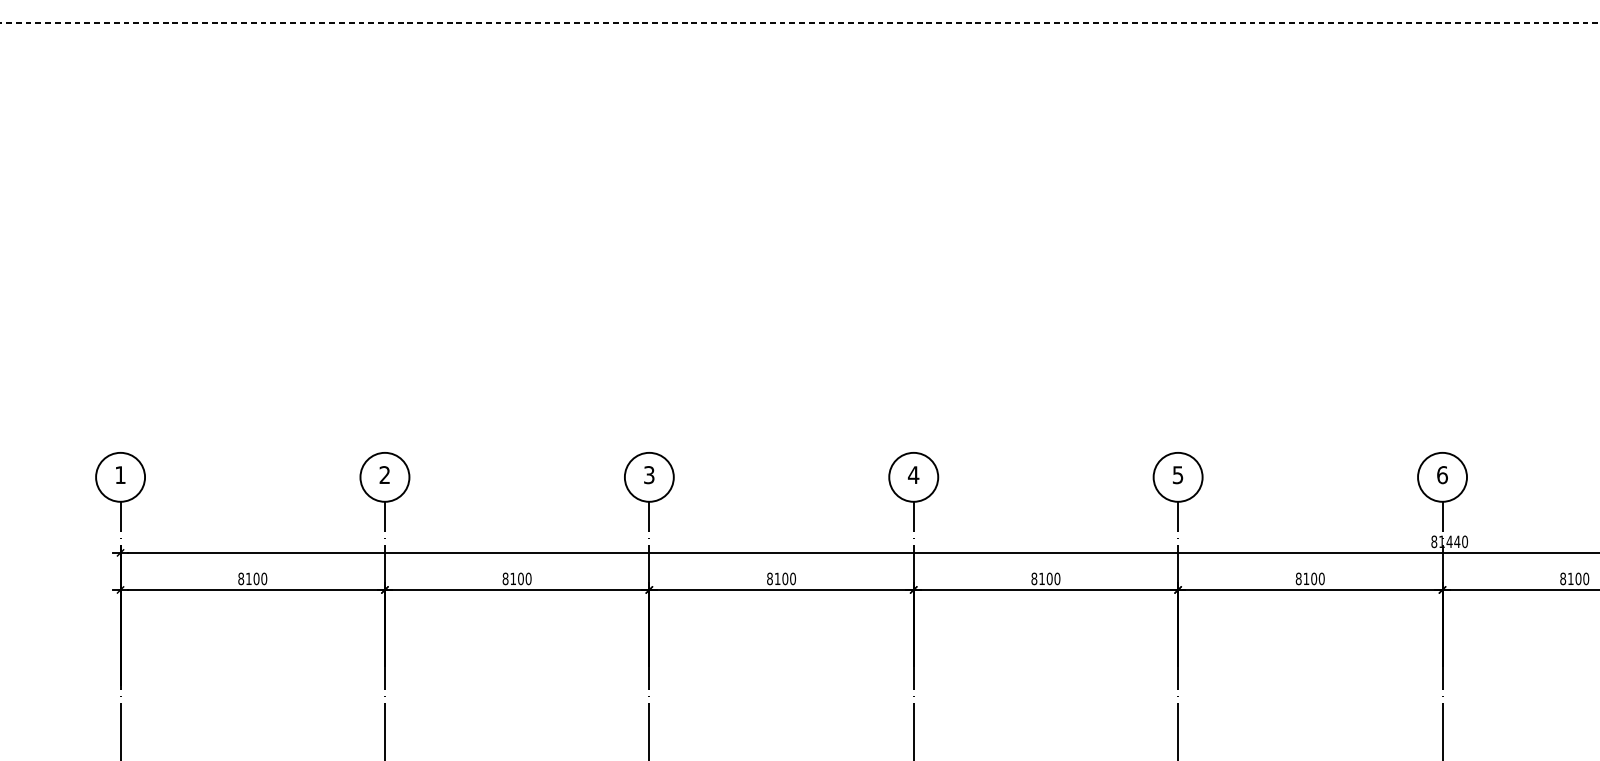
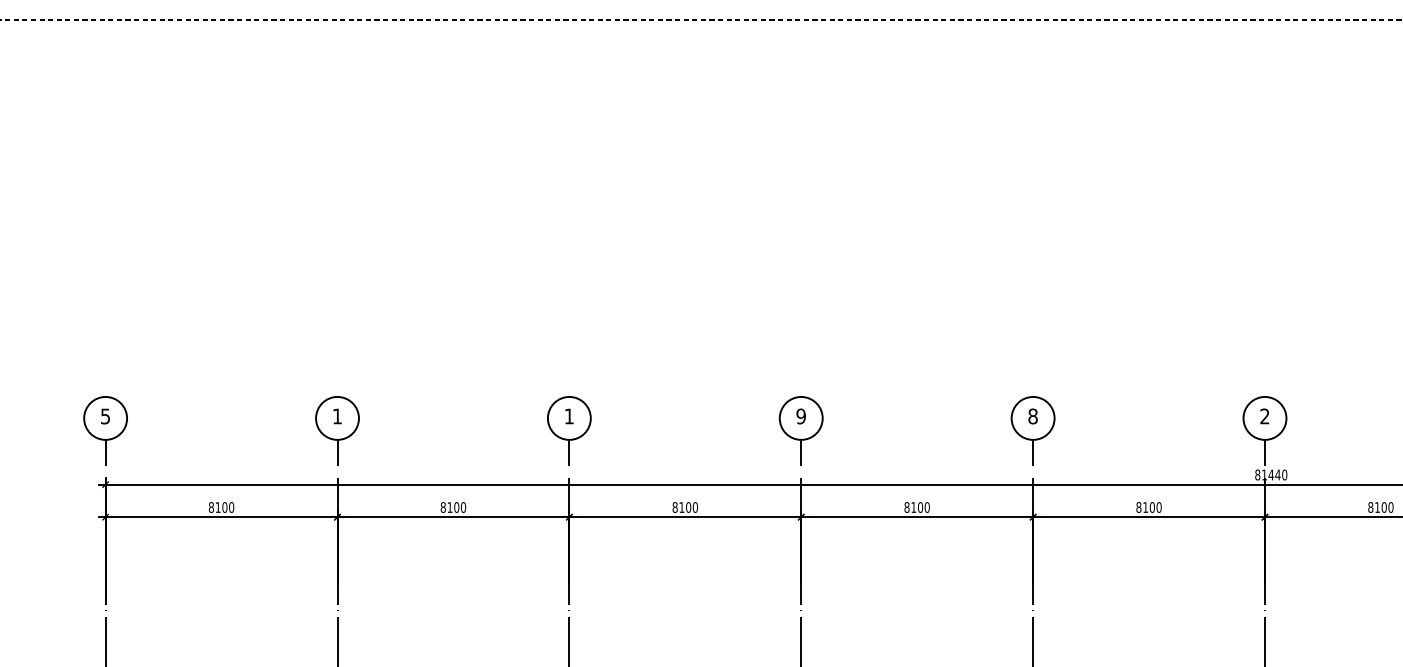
text: (384, 474) -> (337, 415), 2 -> 1
text: (120, 475) -> (105, 416), 1 -> 5
text: (649, 475) -> (569, 416), 3 -> 1
text: (913, 475) -> (801, 416), 4 -> 9
text: (1177, 475) -> (1032, 416), 5 -> 8
text: (1442, 475) -> (1264, 416), 6 -> 2

